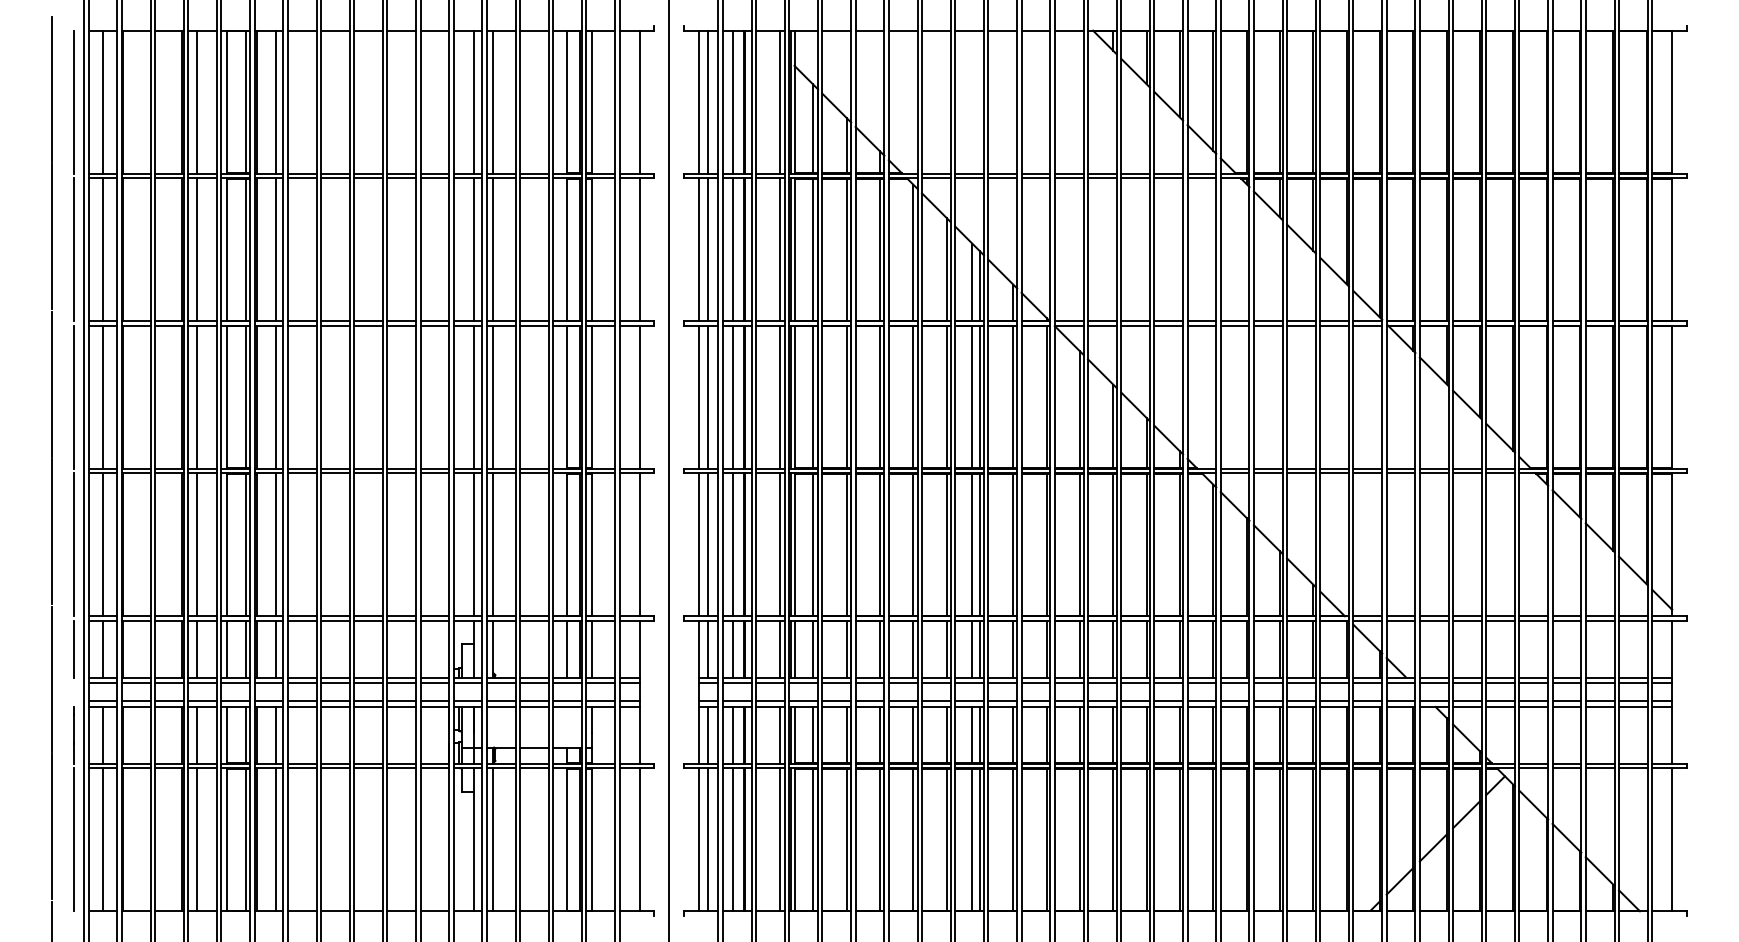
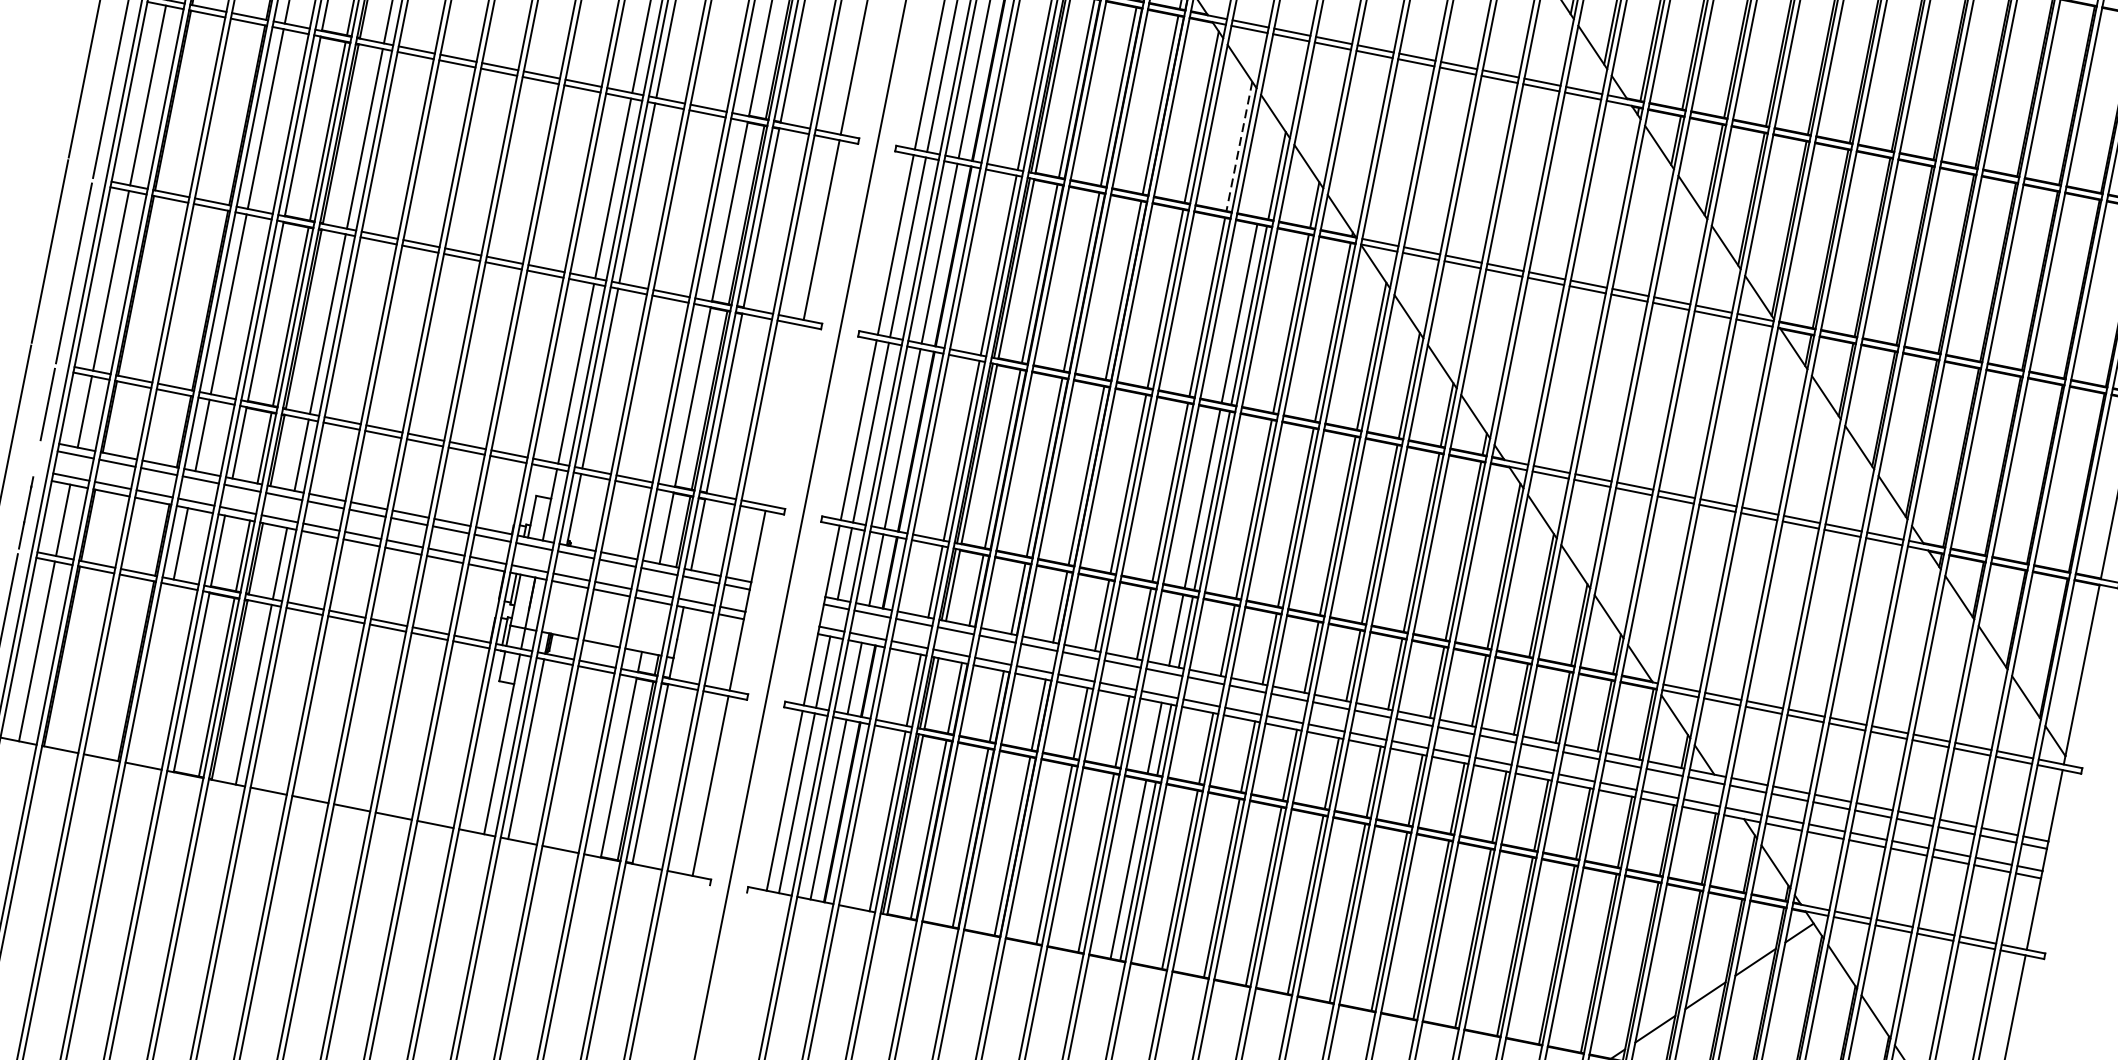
line: (946, 269) -> (1239, 146), solid -> dashed
line: (972, 281) -> (1268, 168), removed
line: (639, 544) -> (784, 415), removed
line: (197, 839) -> (155, 674), removed

